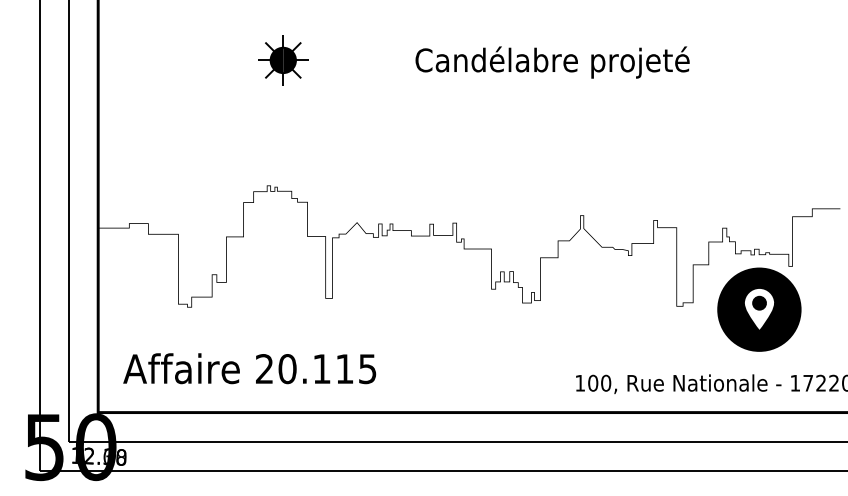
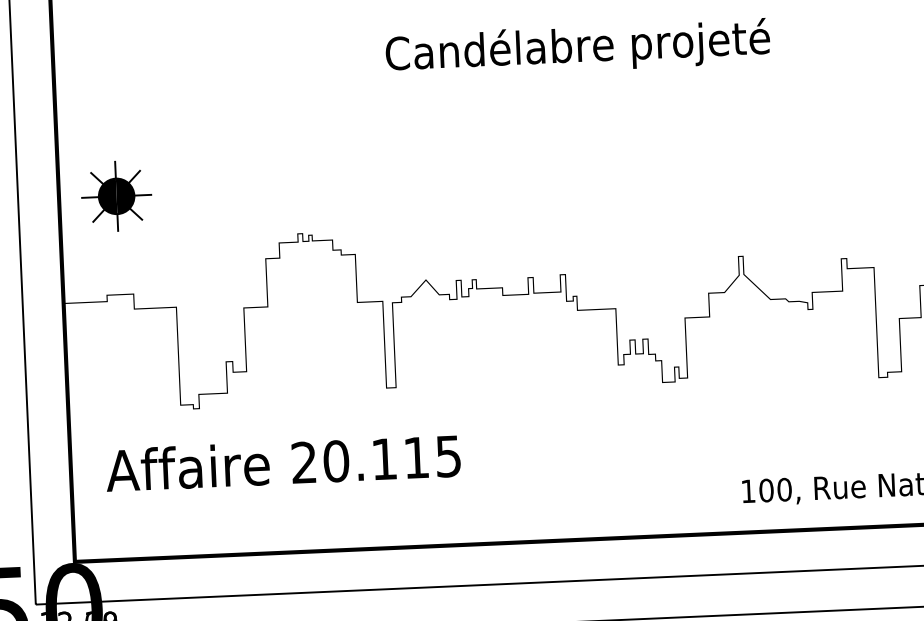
part: (283, 60) -> (116, 196), moved
text: (552, 62) -> (577, 48), moved
text: (249, 368) -> (282, 462), moved

